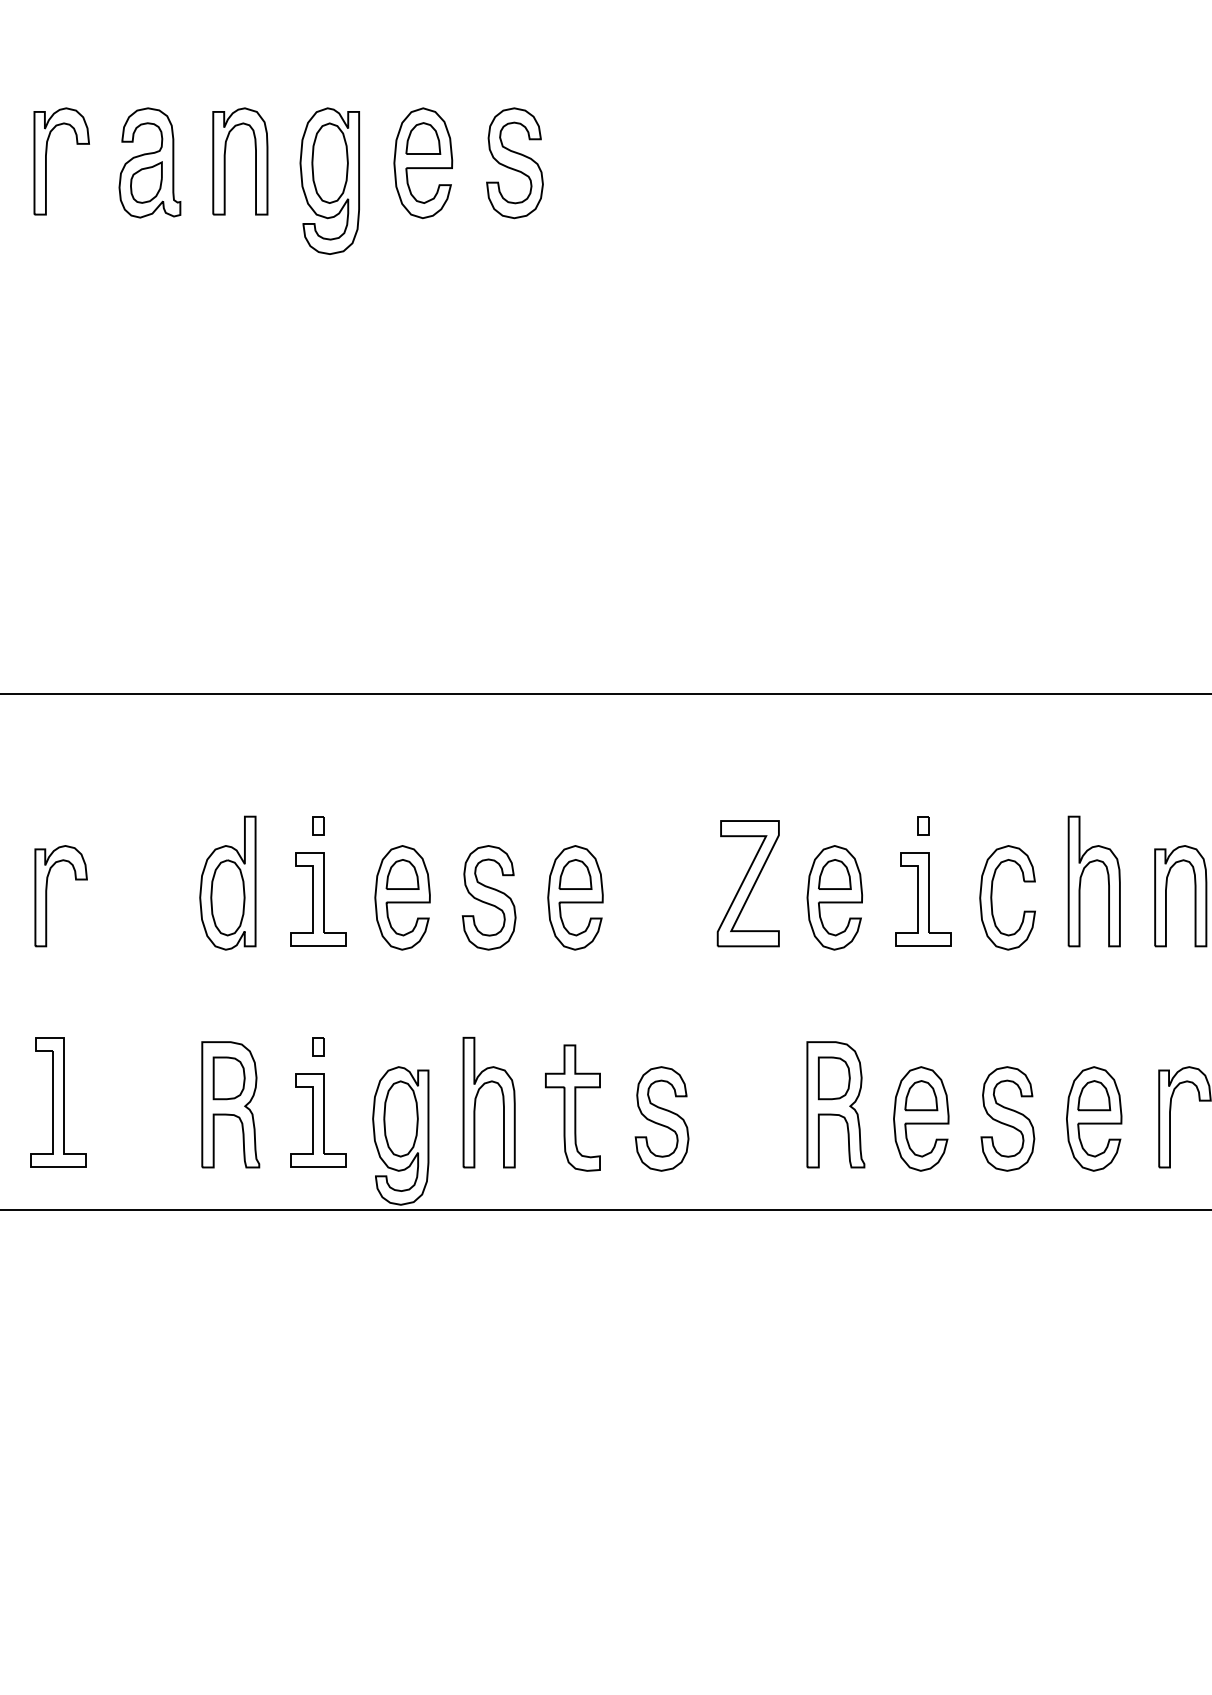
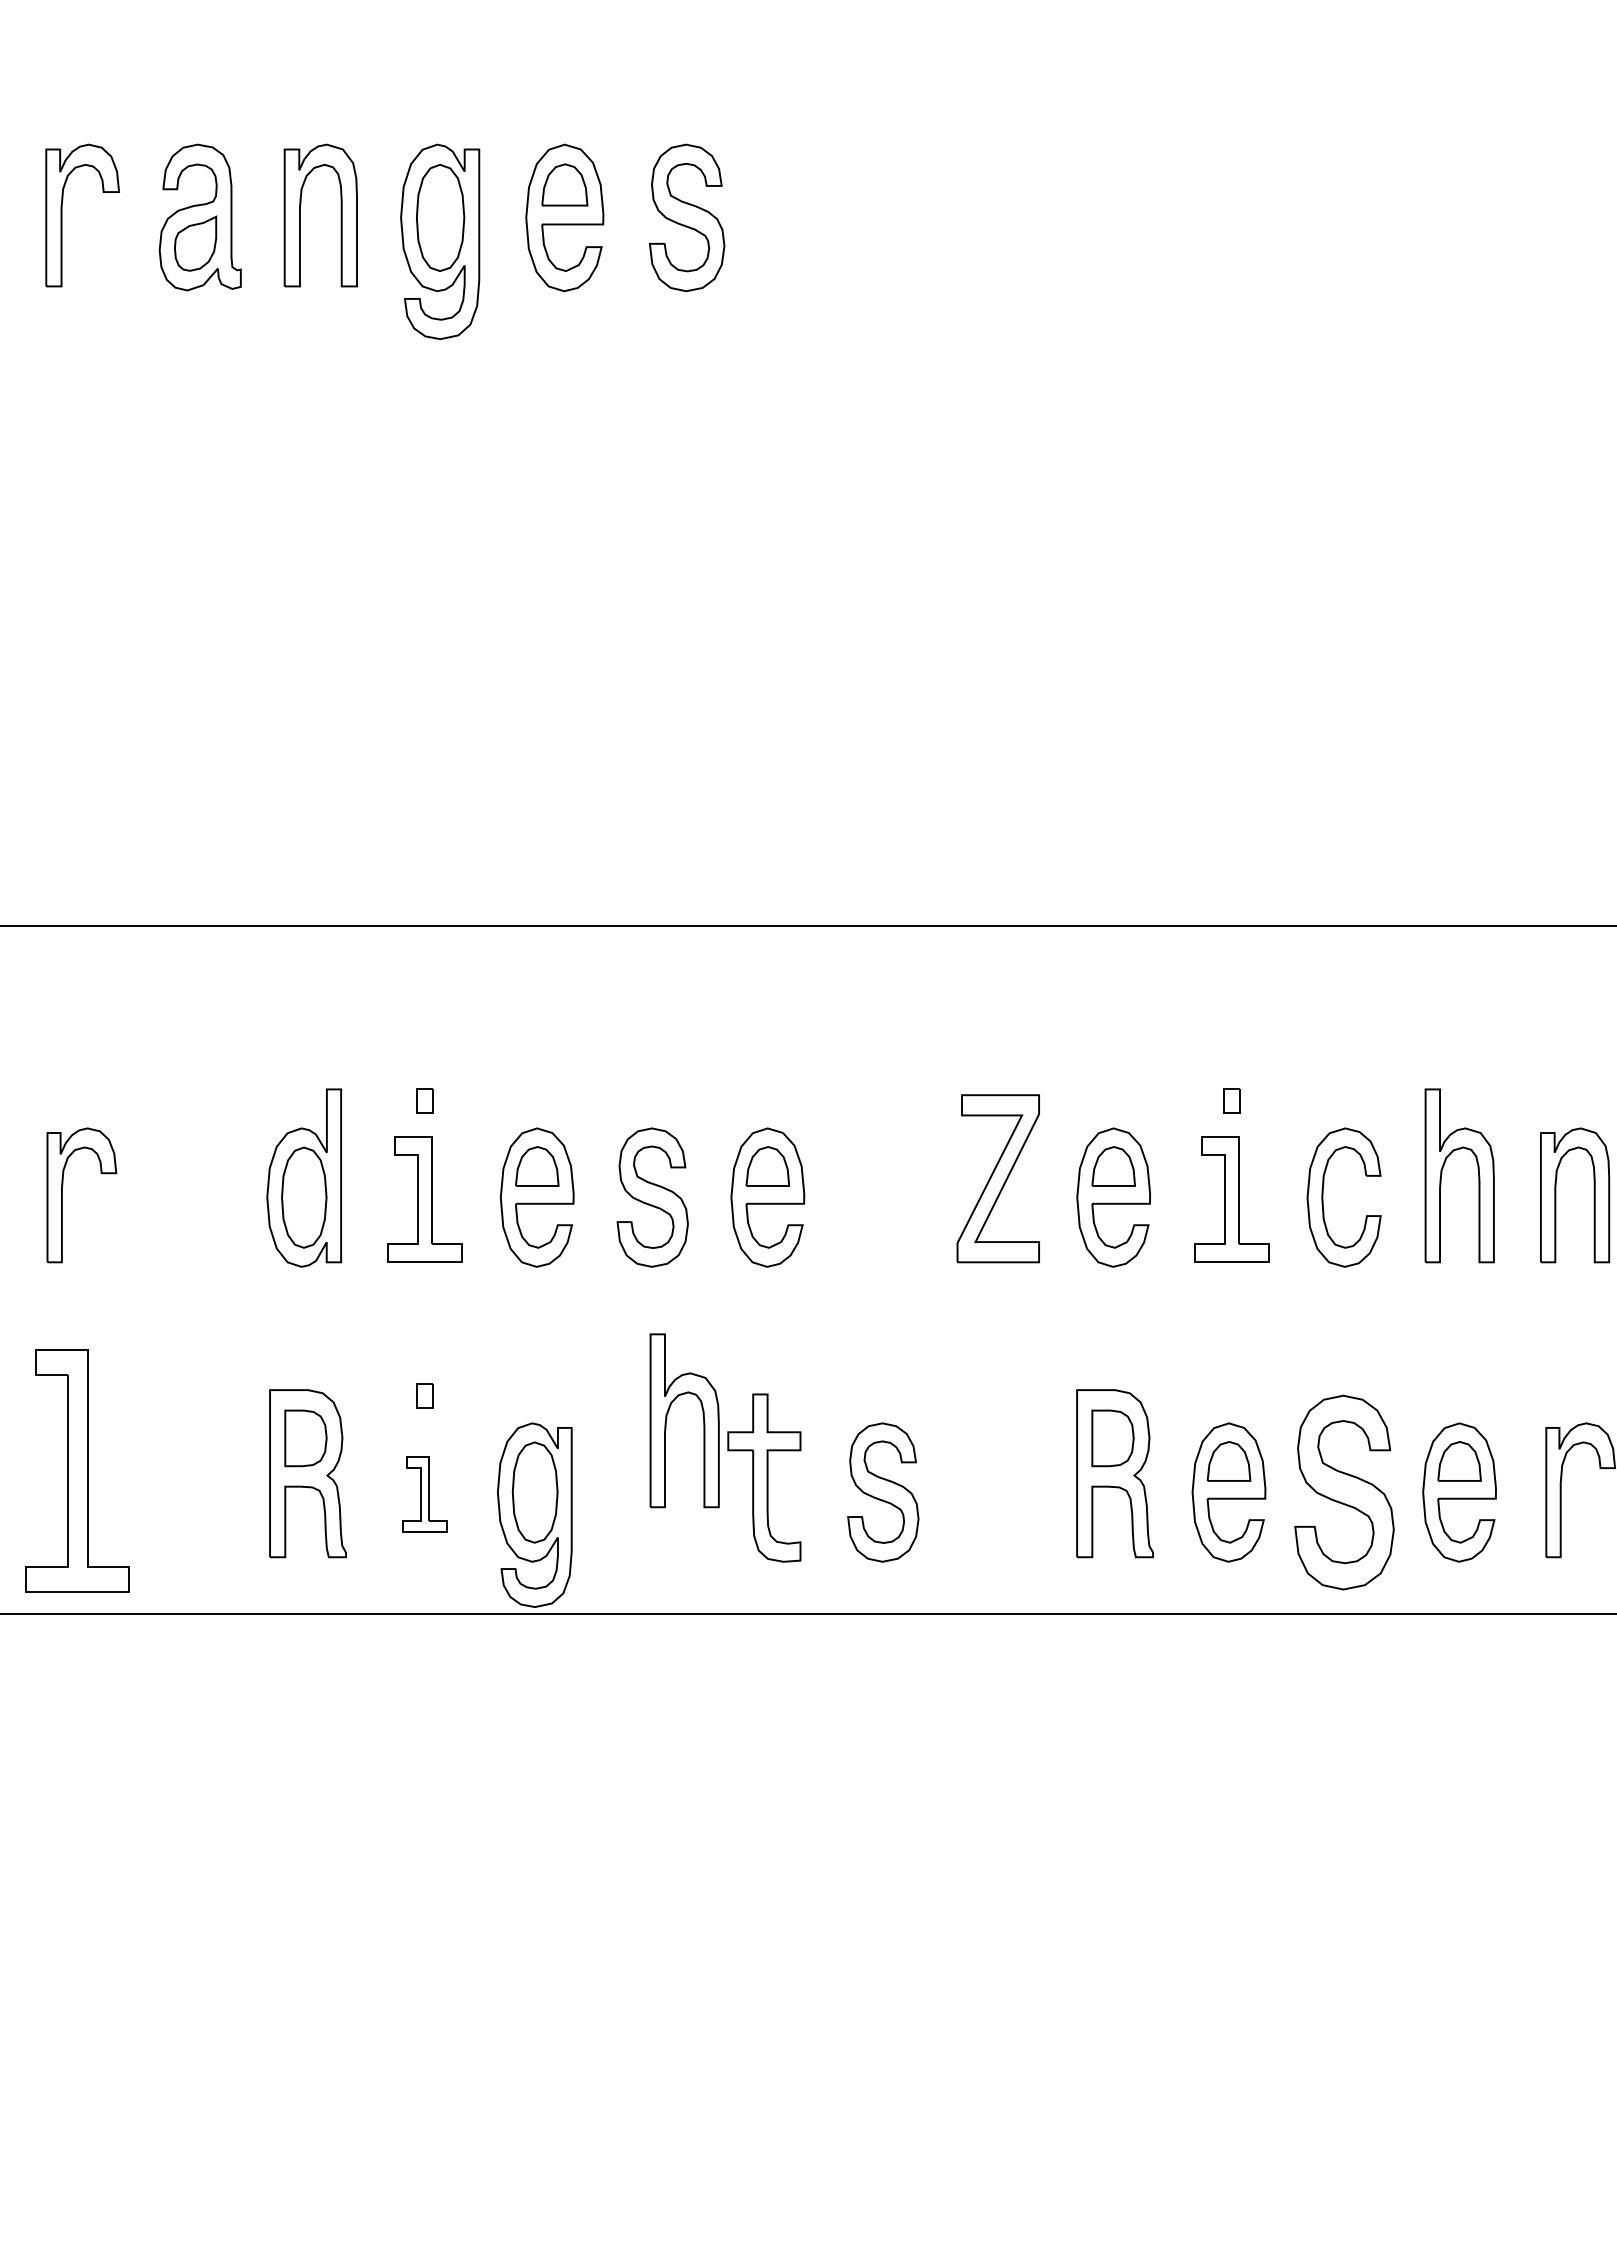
part: (476, 1100) -> (667, 1418), moved
part: (57, 1102) -> (77, 1470), size x1.4
part: (1007, 1118) -> (1344, 1492), size x1.4
part: (318, 1120) -> (424, 1494), size x0.6

